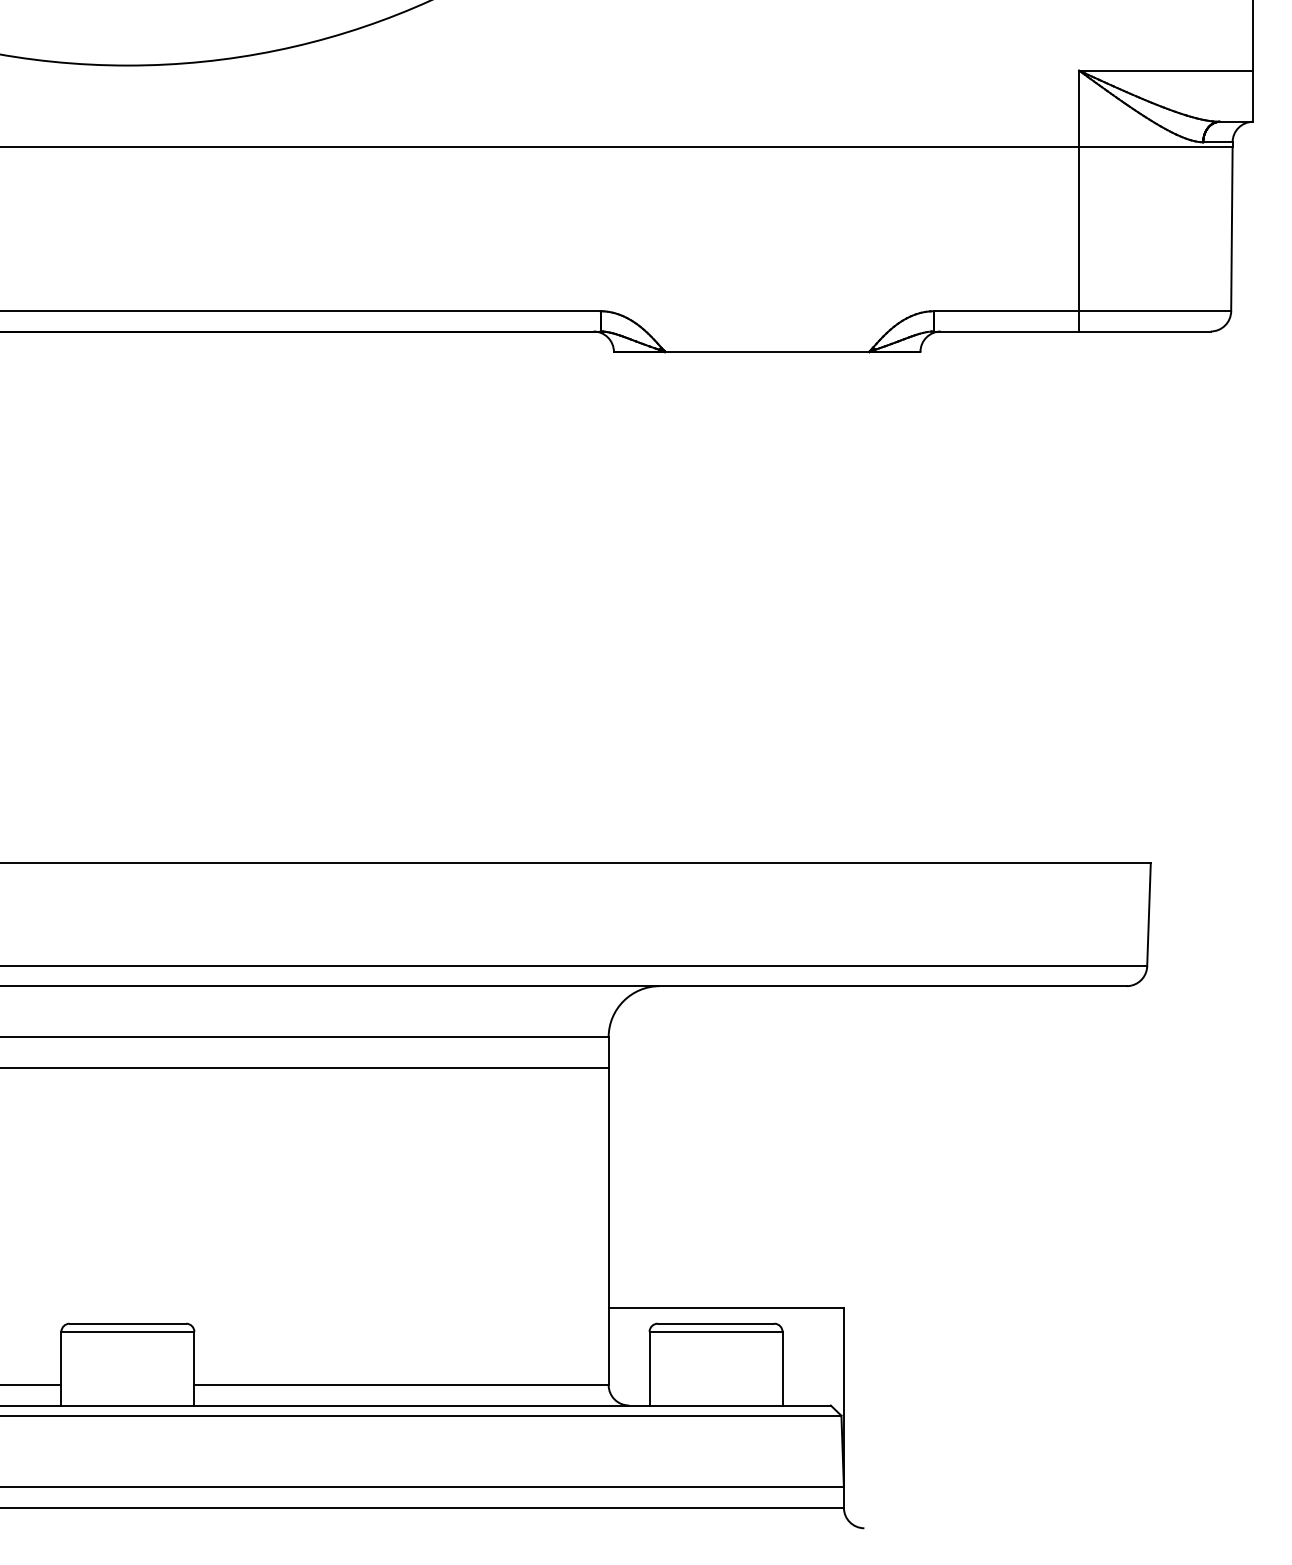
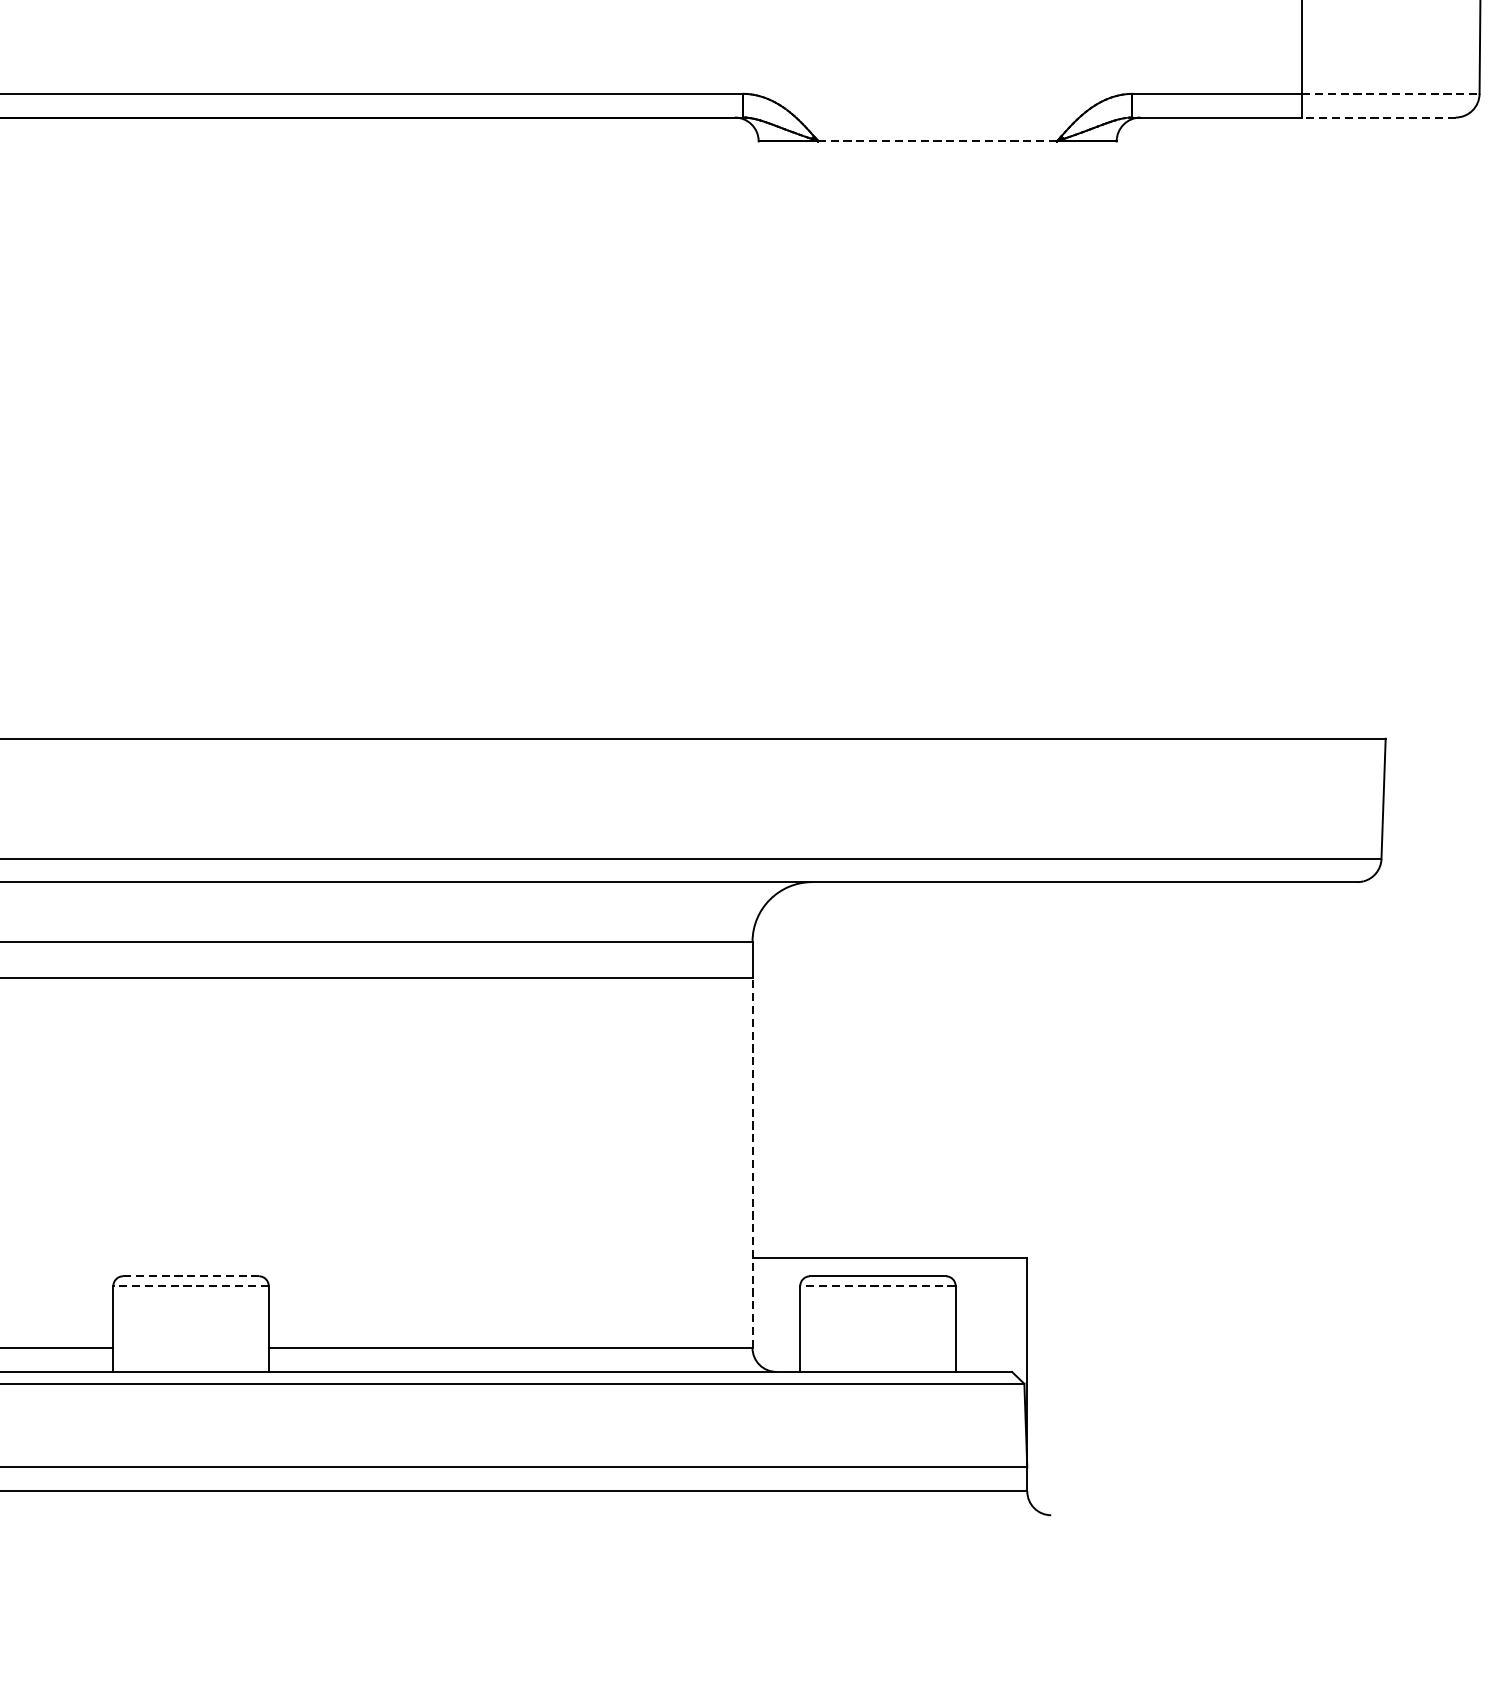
line: (1155, 311) -> (1391, 94), solid -> dashed
line: (1144, 331) -> (1378, 117), solid -> dashed
line: (766, 351) -> (936, 140), solid -> dashed
line: (608, 1226) -> (752, 1162), solid -> dashed
line: (128, 1323) -> (191, 1276), solid -> dashed
line: (127, 1331) -> (190, 1285), solid -> dashed
line: (715, 1331) -> (877, 1285), solid -> dashed

